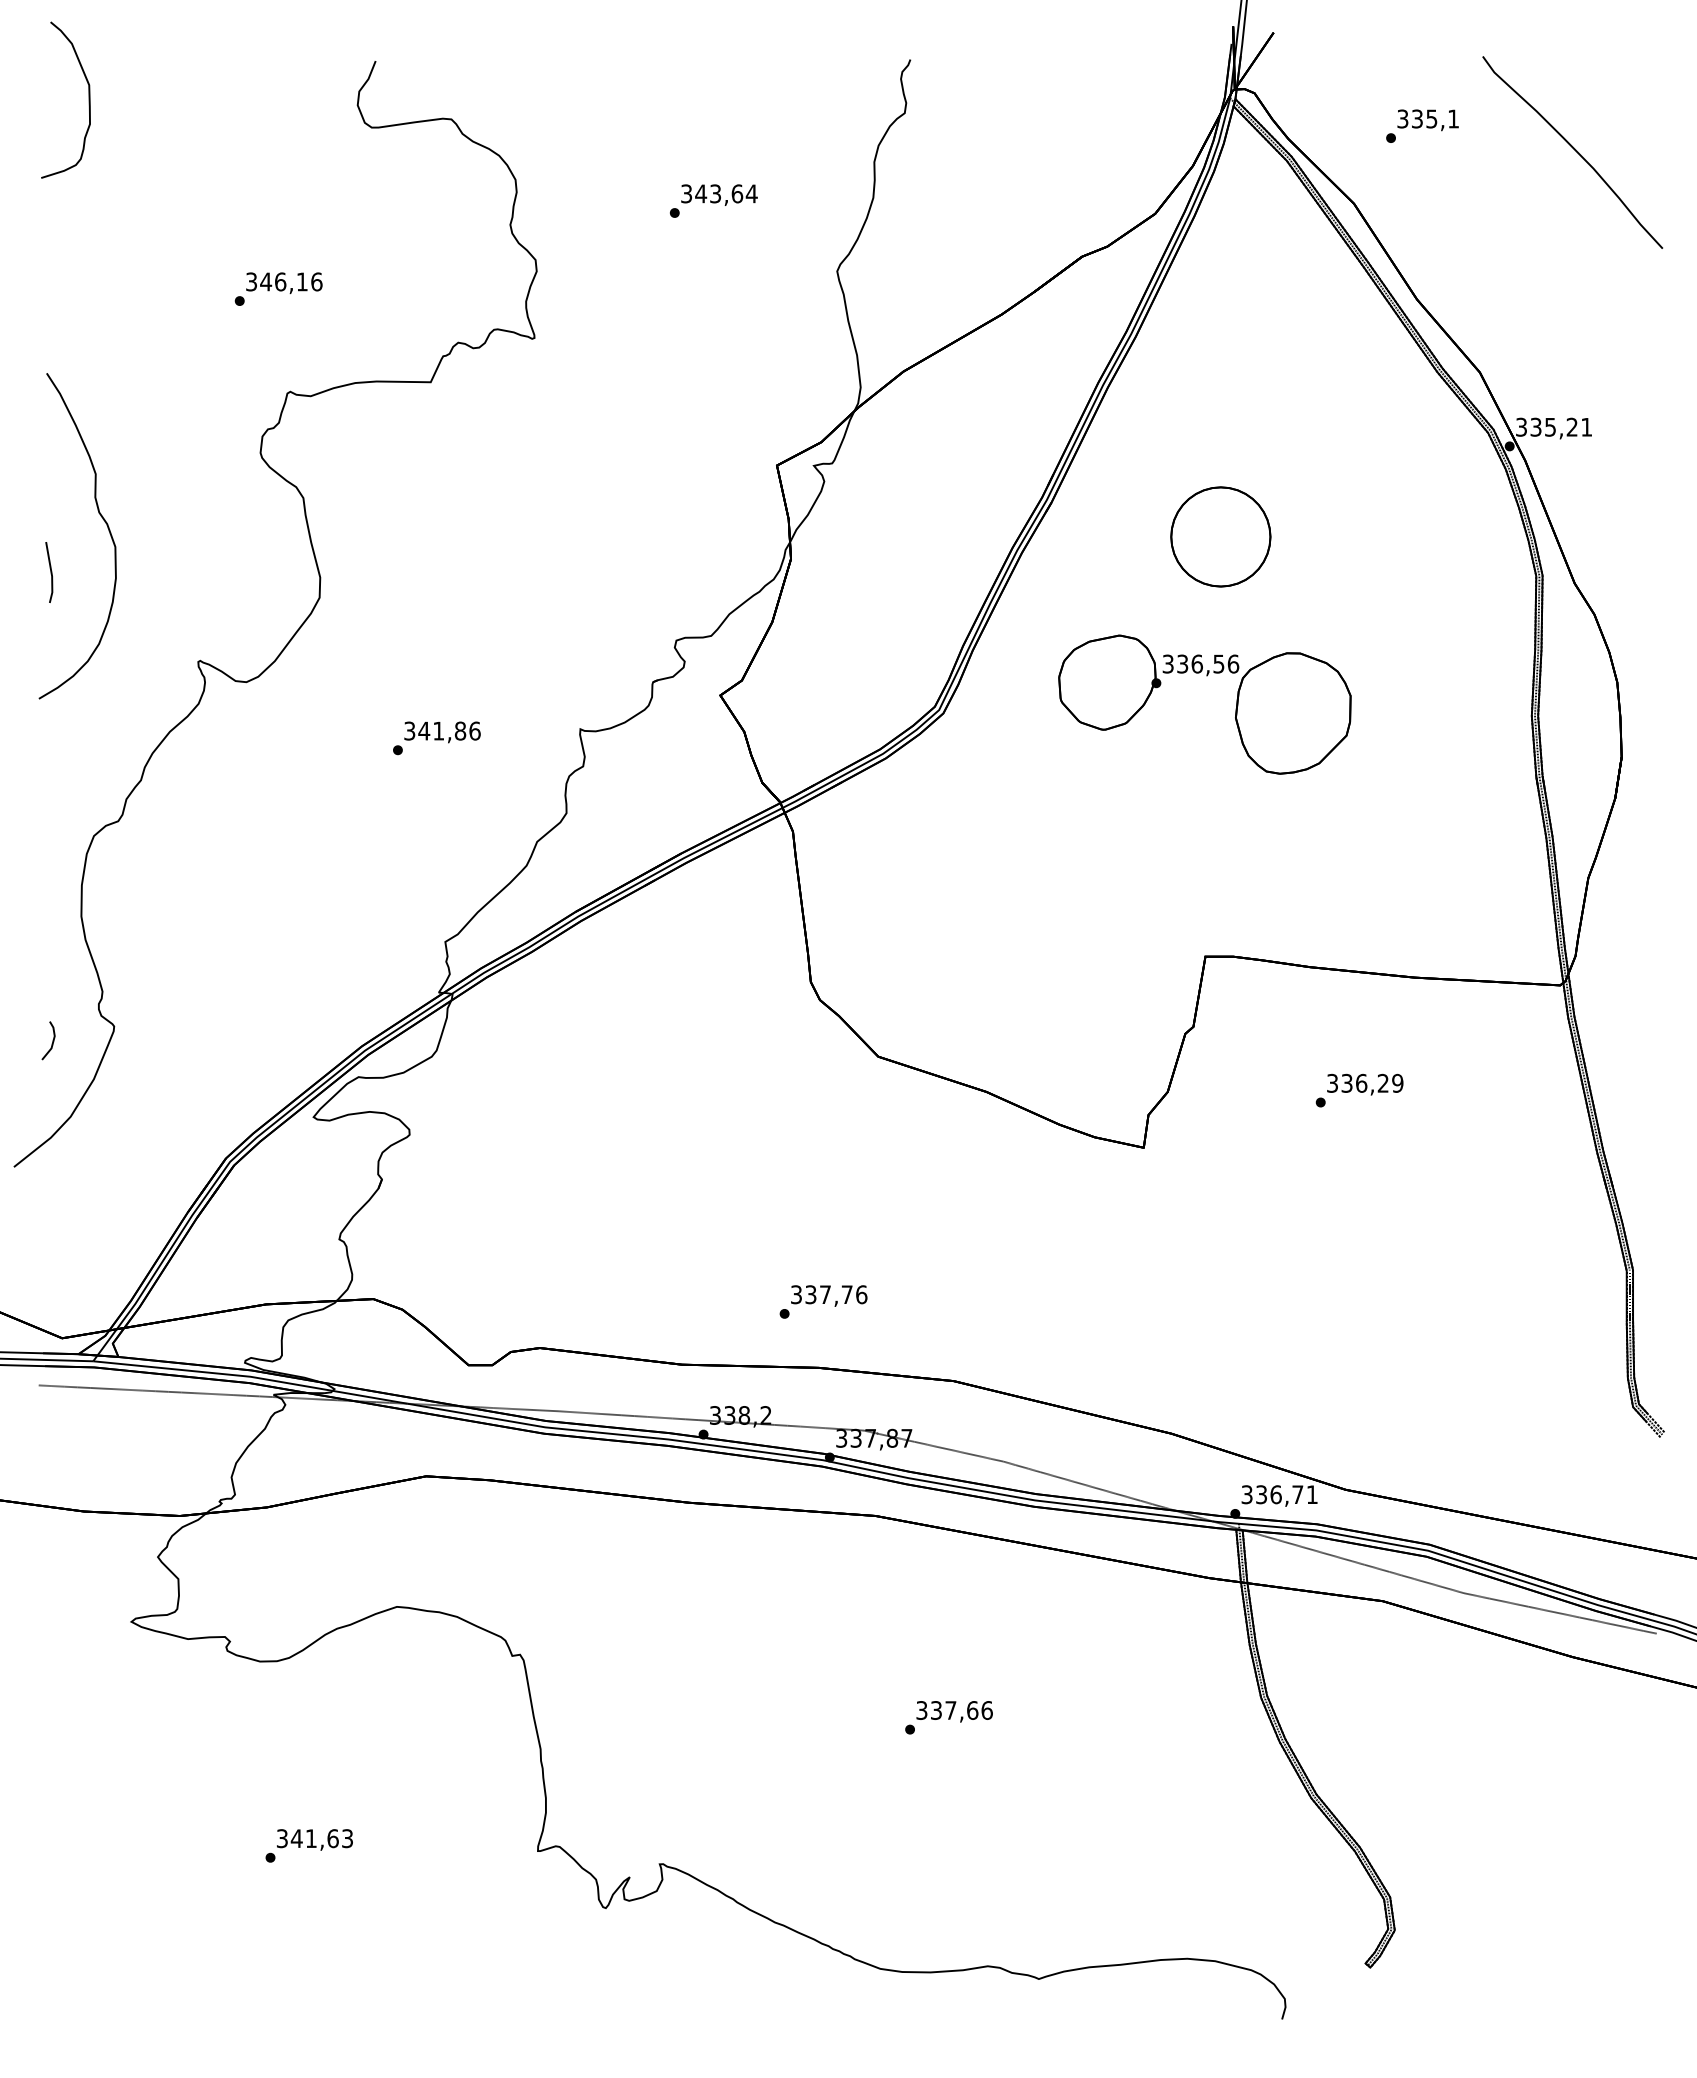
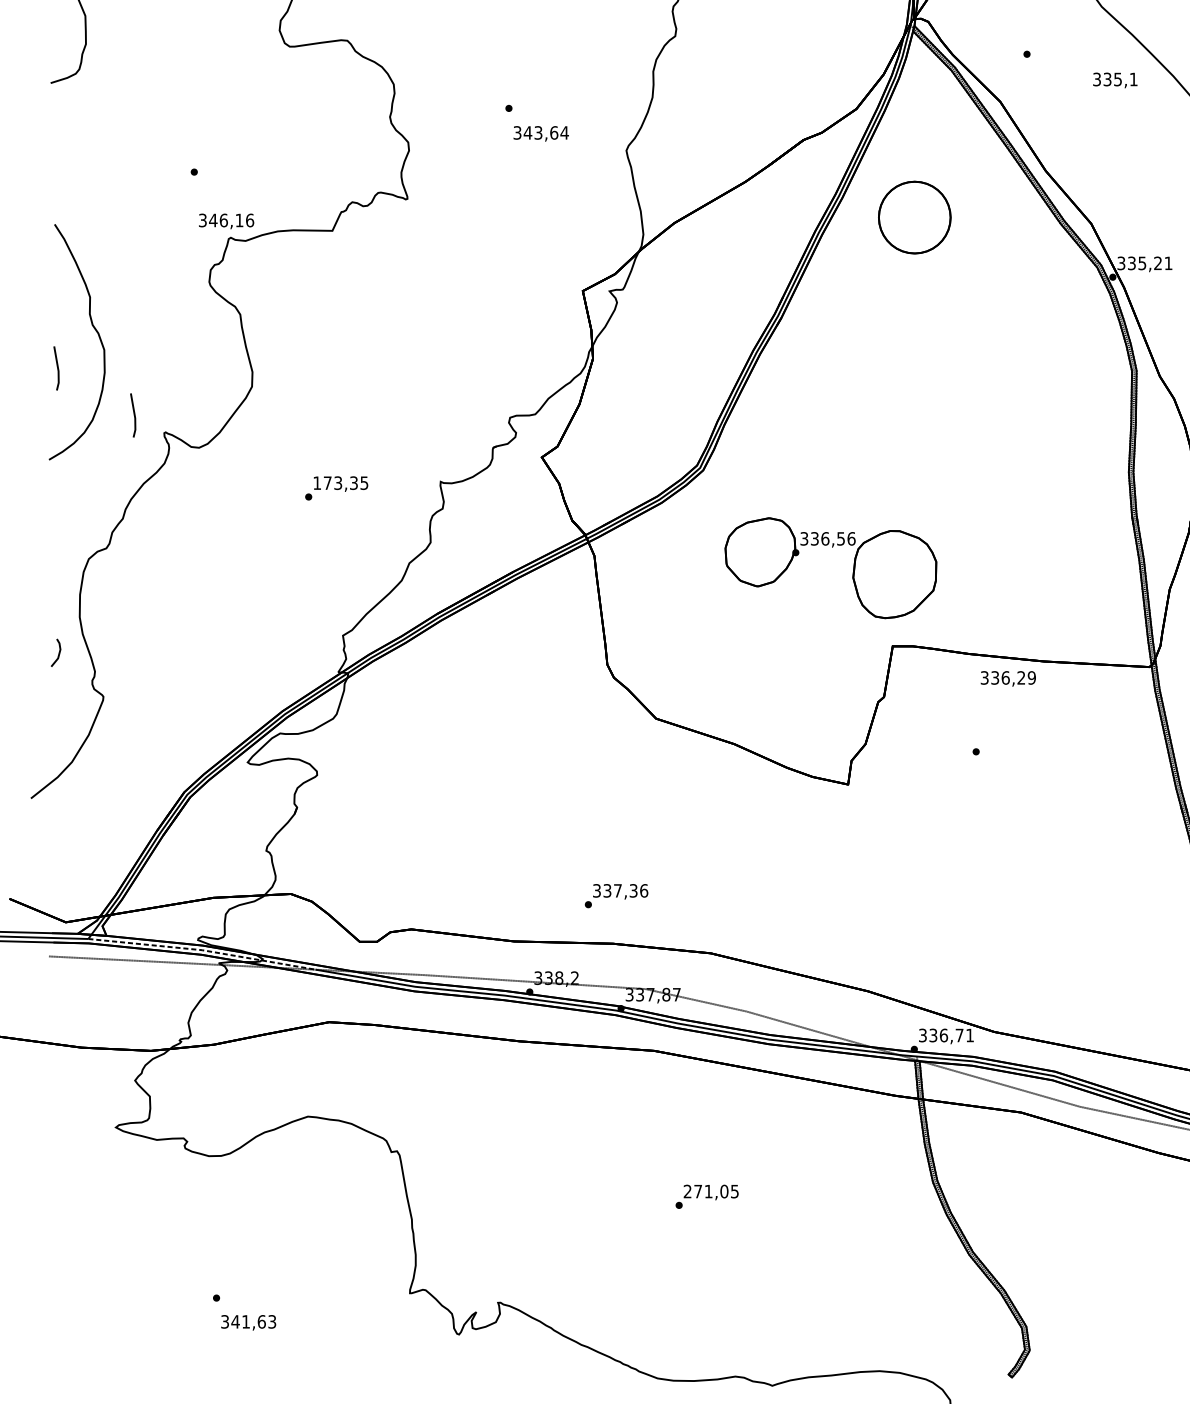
text: (1427, 120) -> (1114, 80), moved
text: (719, 194) -> (541, 133), moved
text: (284, 283) -> (226, 221), moved
part: (1220, 536) -> (914, 217), moved
line: (156, 637) -> (134, 415), added
part: (1206, 676) -> (832, 547), moved
text: (442, 730) -> (340, 482), 341,86 -> 173,35
line: (52, 1040) -> (58, 652), moved
text: (1365, 1084) -> (1008, 678), moved
text: (846, 1294) -> (633, 890), 337,76 -> 337,36
line: (250, 1376) -> (202, 949), solid -> dashed
text: (954, 1710) -> (711, 1191), 337,66 -> 271,05
text: (314, 1839) -> (248, 1322), moved

